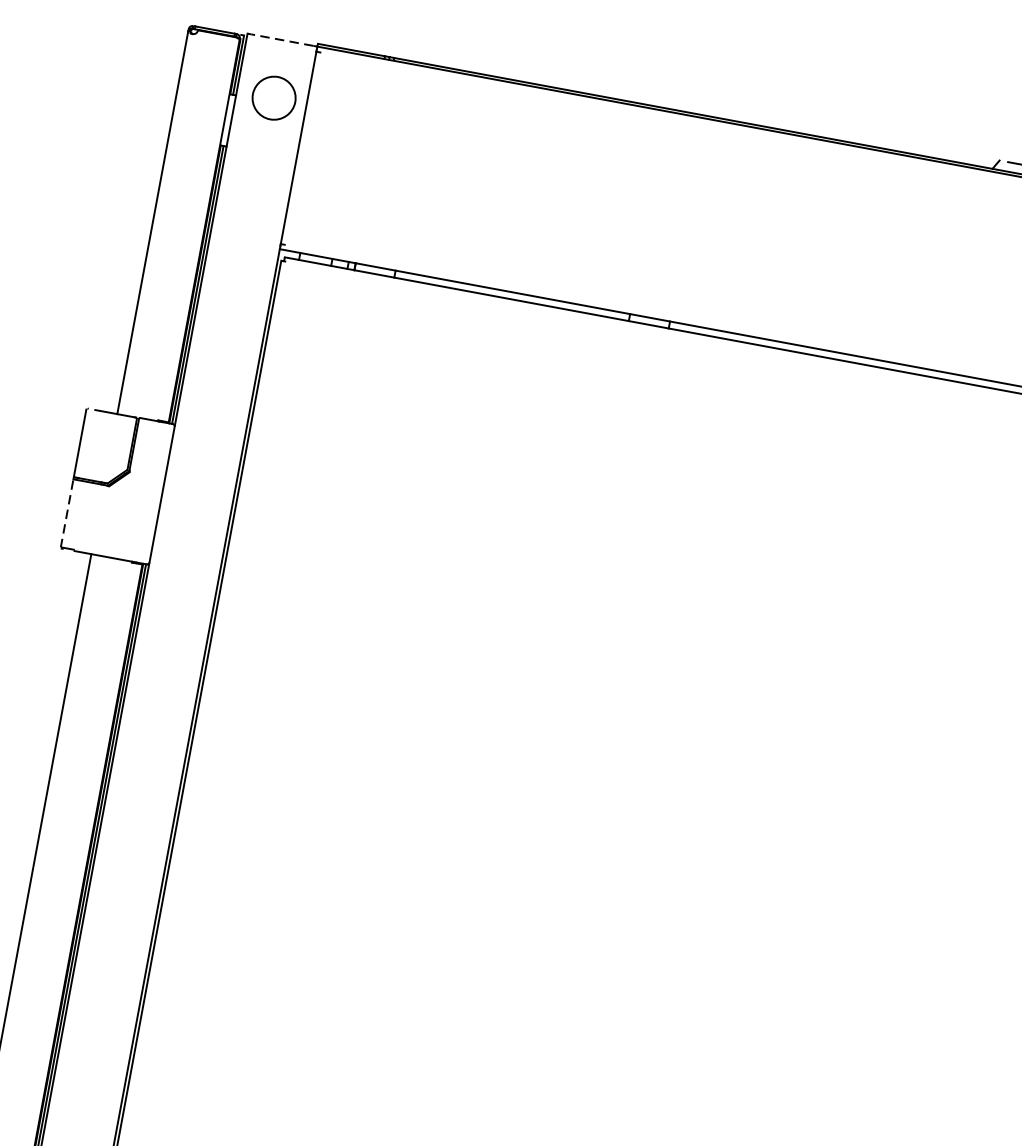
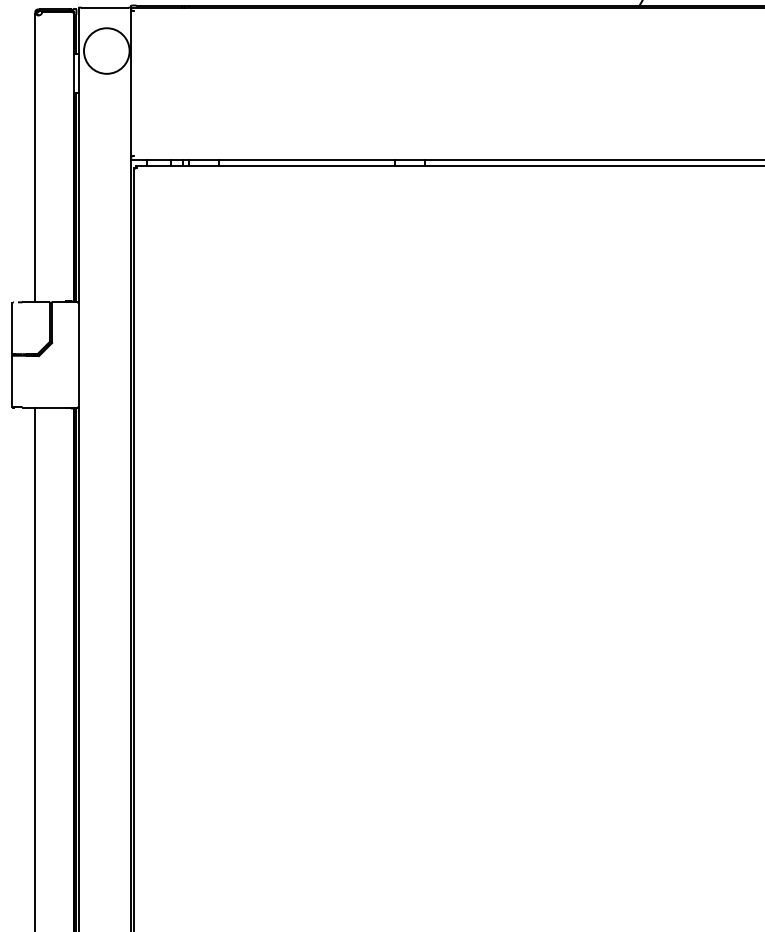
line: (281, 39) -> (104, 7), dashed -> solid
circle: (273, 97) -> (106, 50), size x1.43
line: (67, 514) -> (12, 382), dashed -> solid

